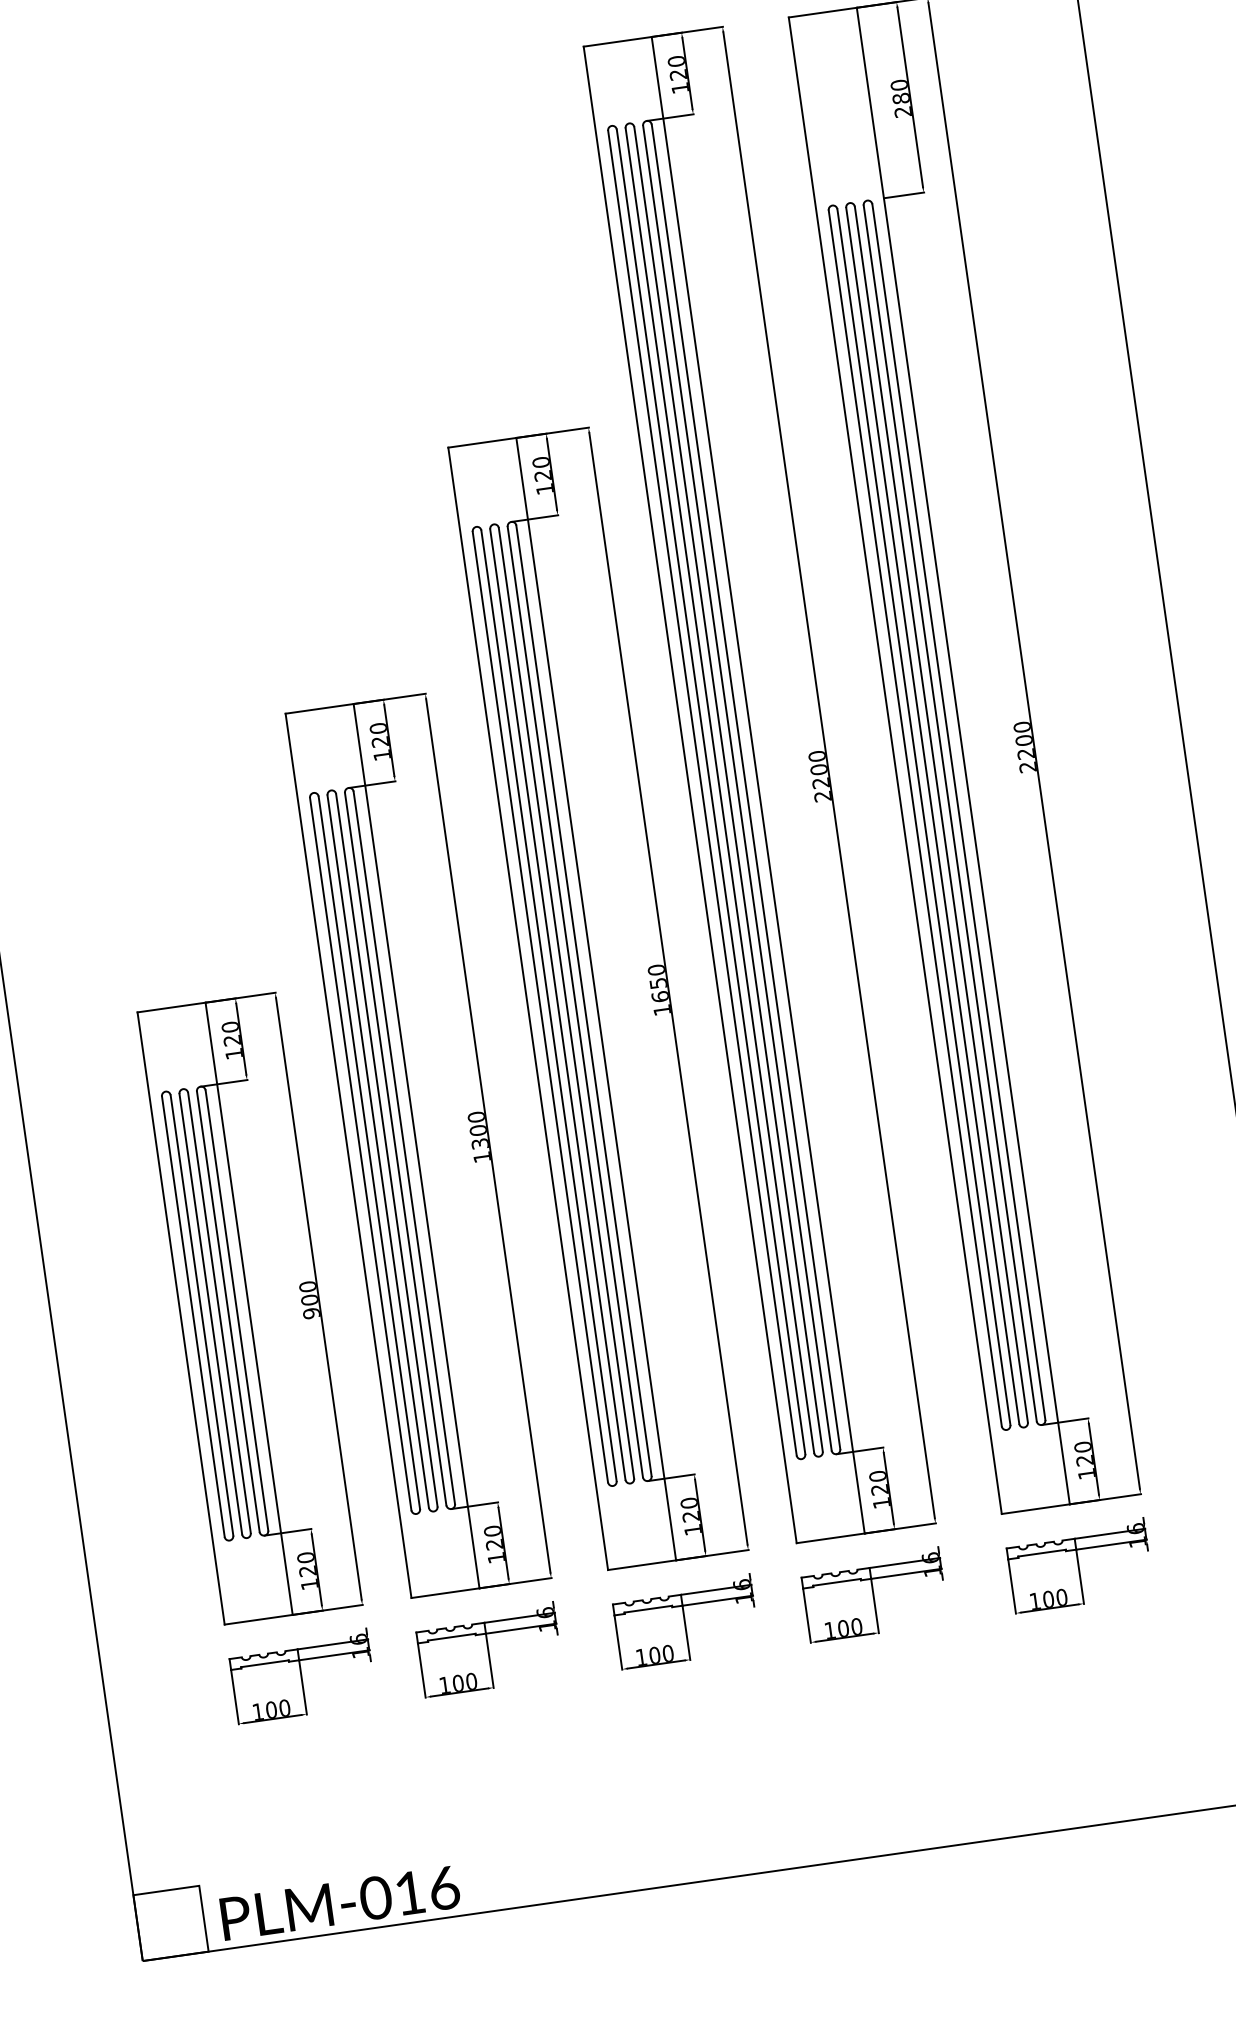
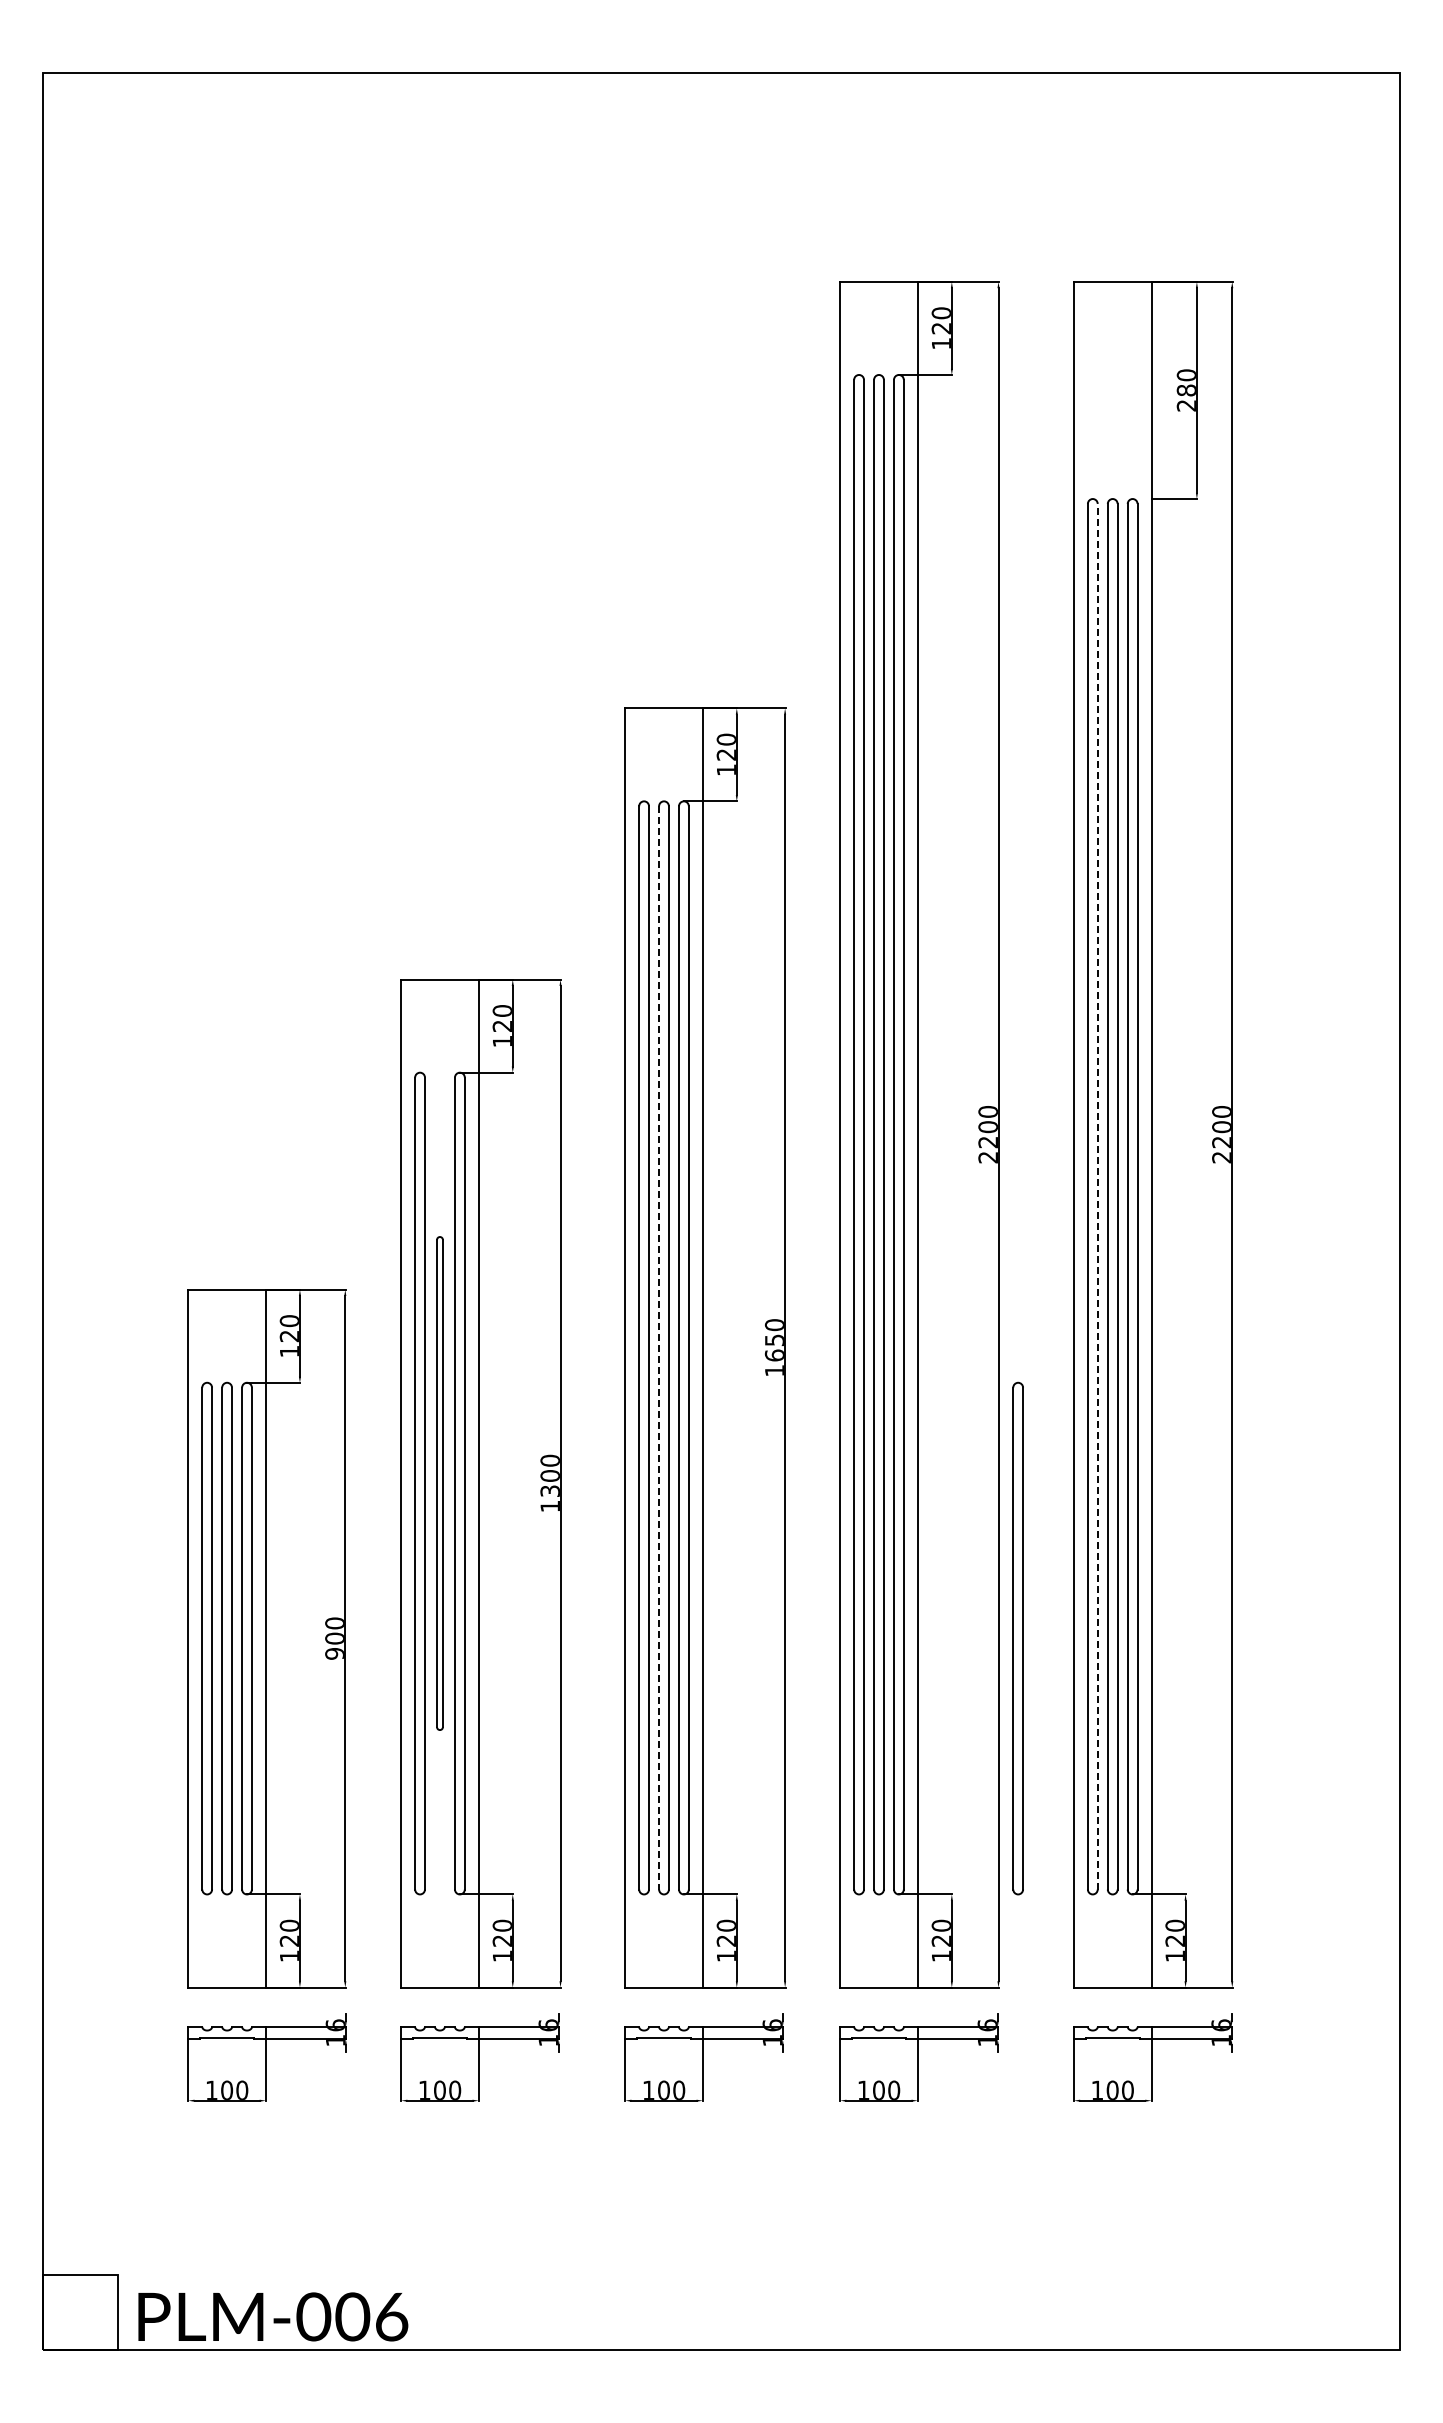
line: (923, 816) -> (1097, 1196), solid -> dashed
line: (558, 1004) -> (659, 1347), solid -> dashed
part: (382, 1150) -> (439, 1483), size x0.6
part: (908, 1214) -> (1017, 1638), added
text: (409, 1892) -> (352, 2316), PLM-016 -> PLM-006

